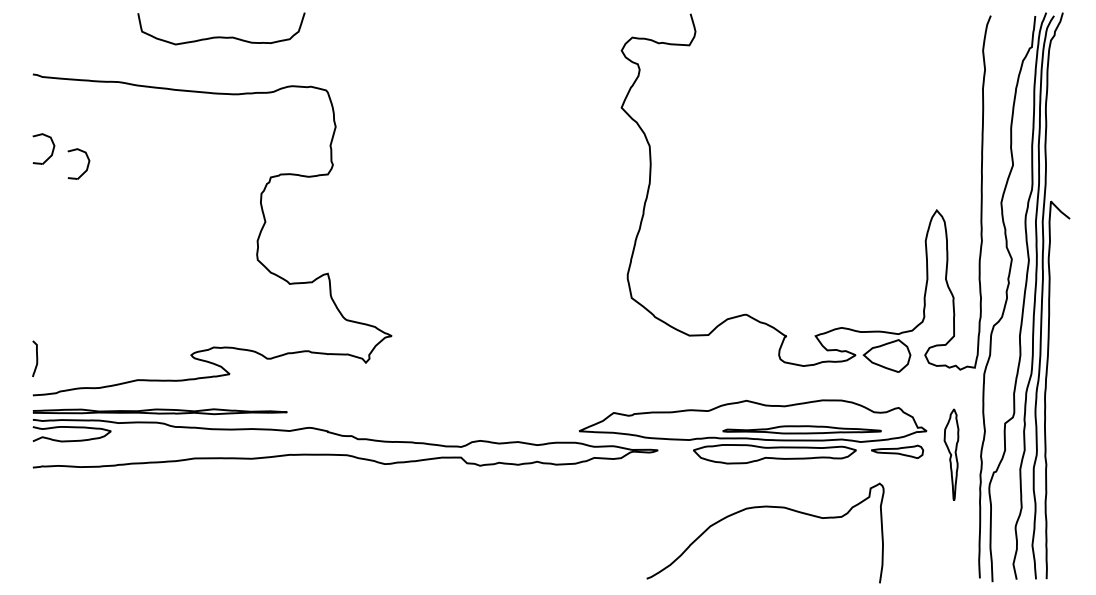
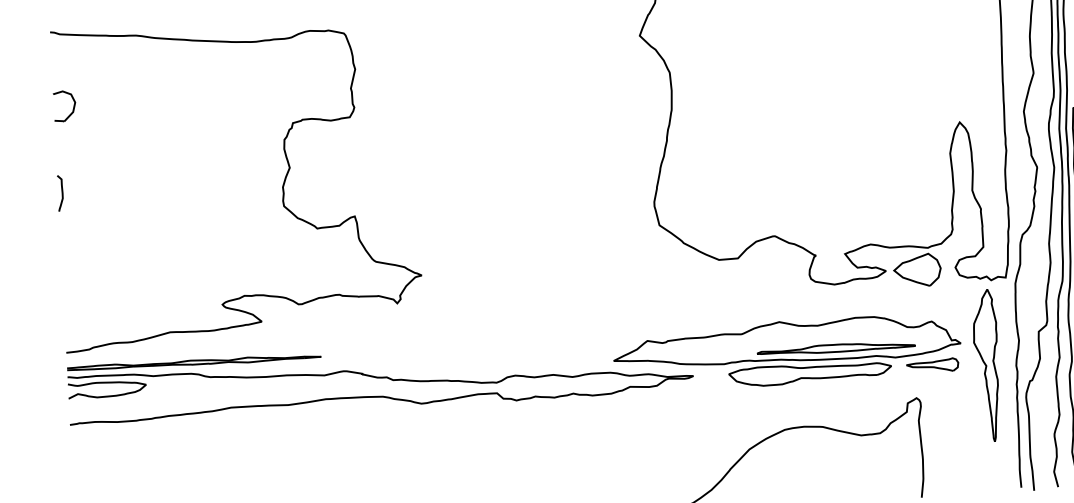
part: (86, 167) -> (108, 122), removed
curve: (36, 358) -> (61, 192), moved
part: (951, 454) -> (986, 365), size x1.67

